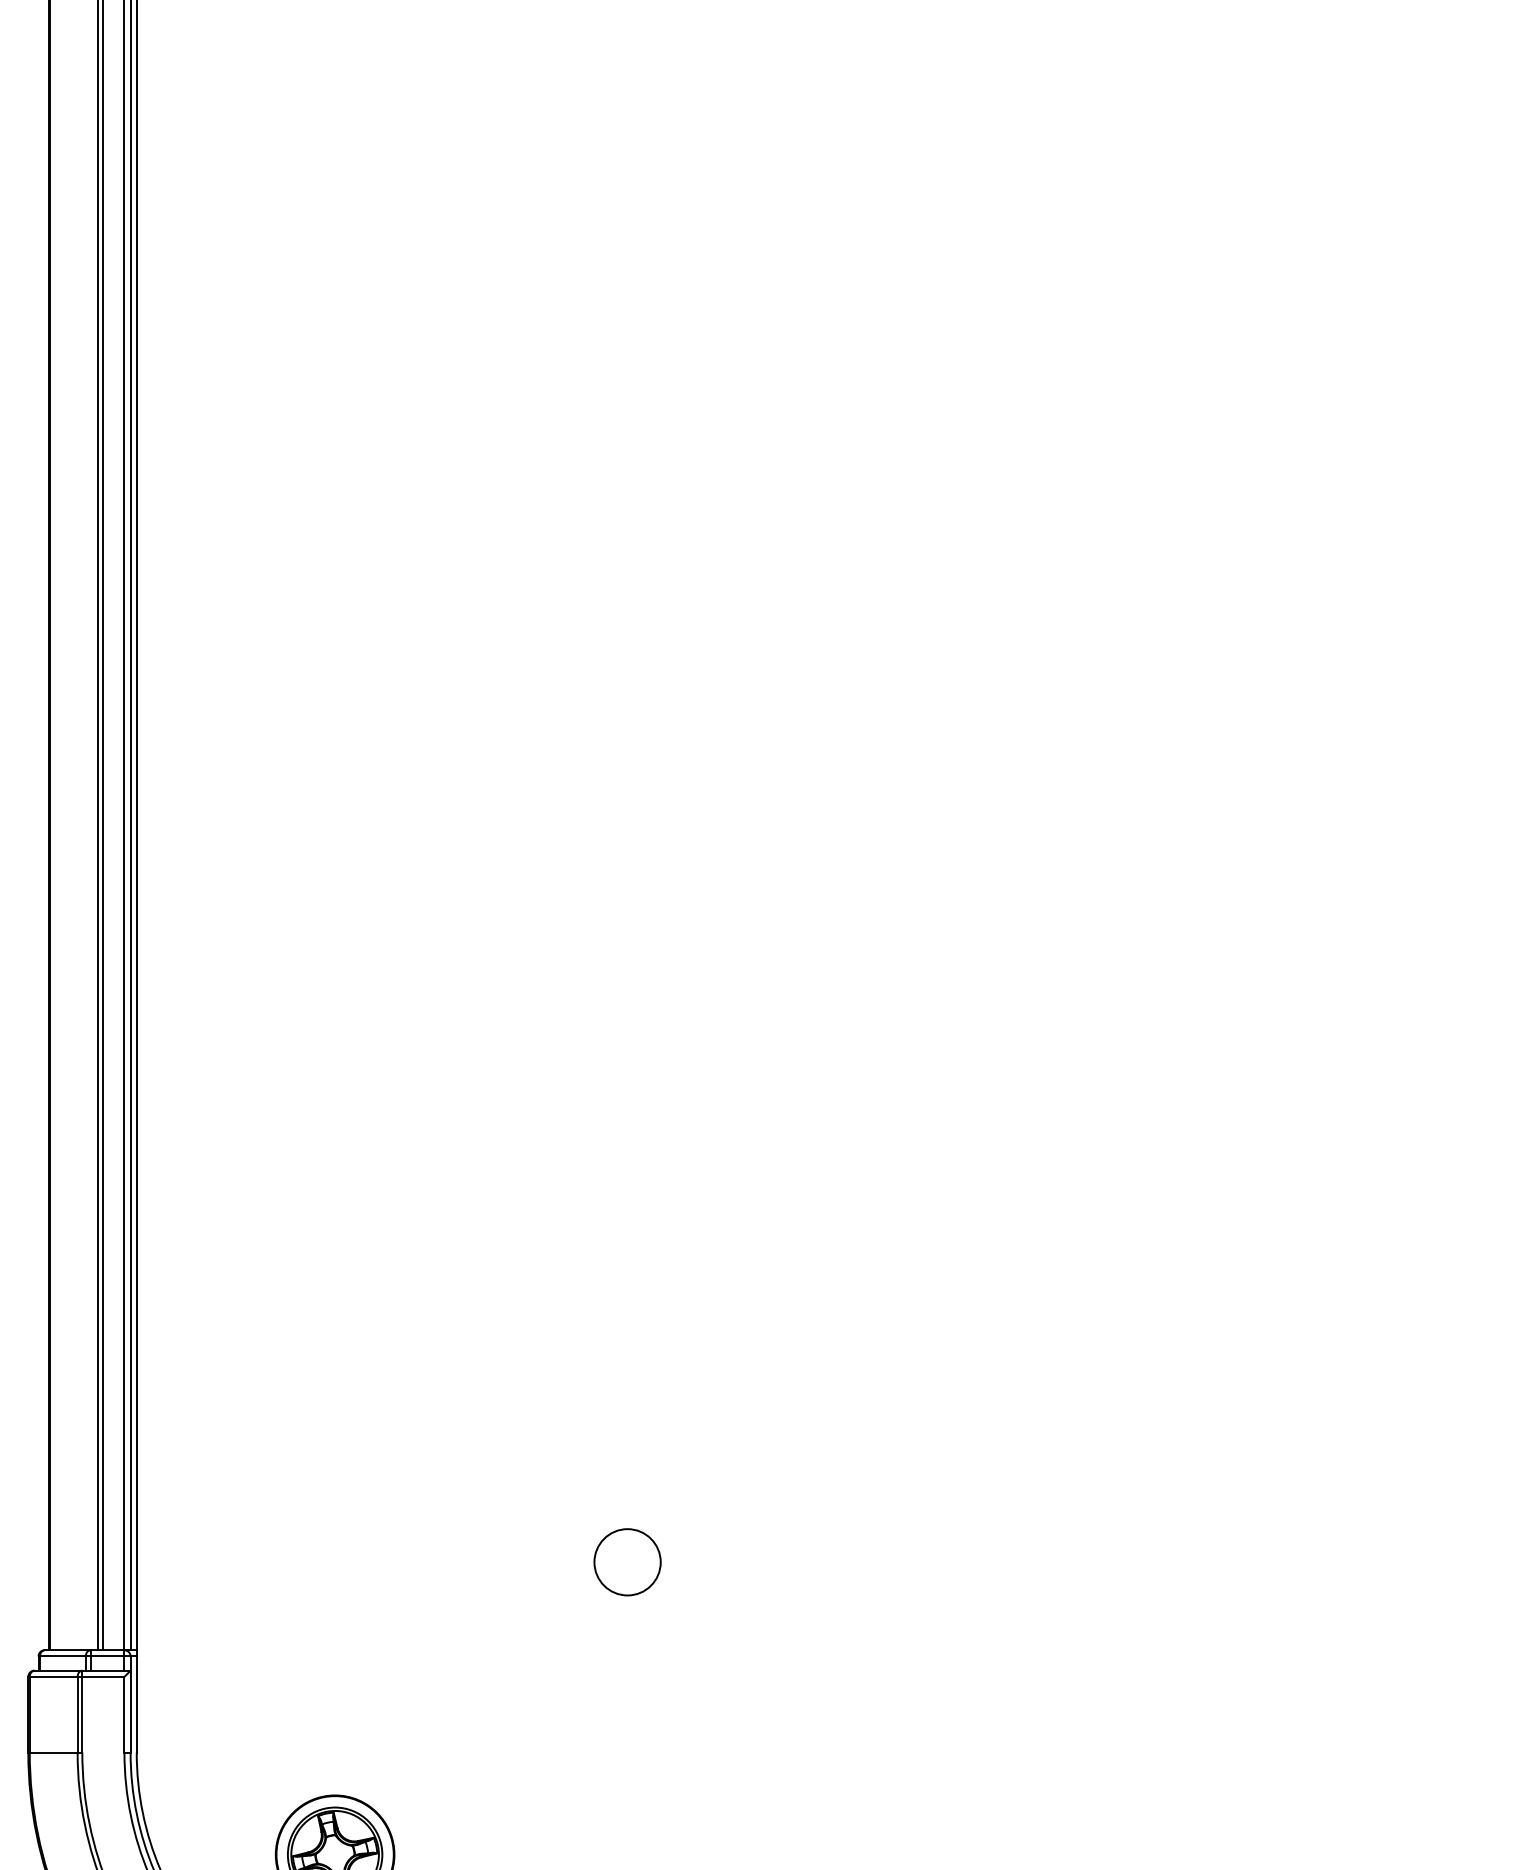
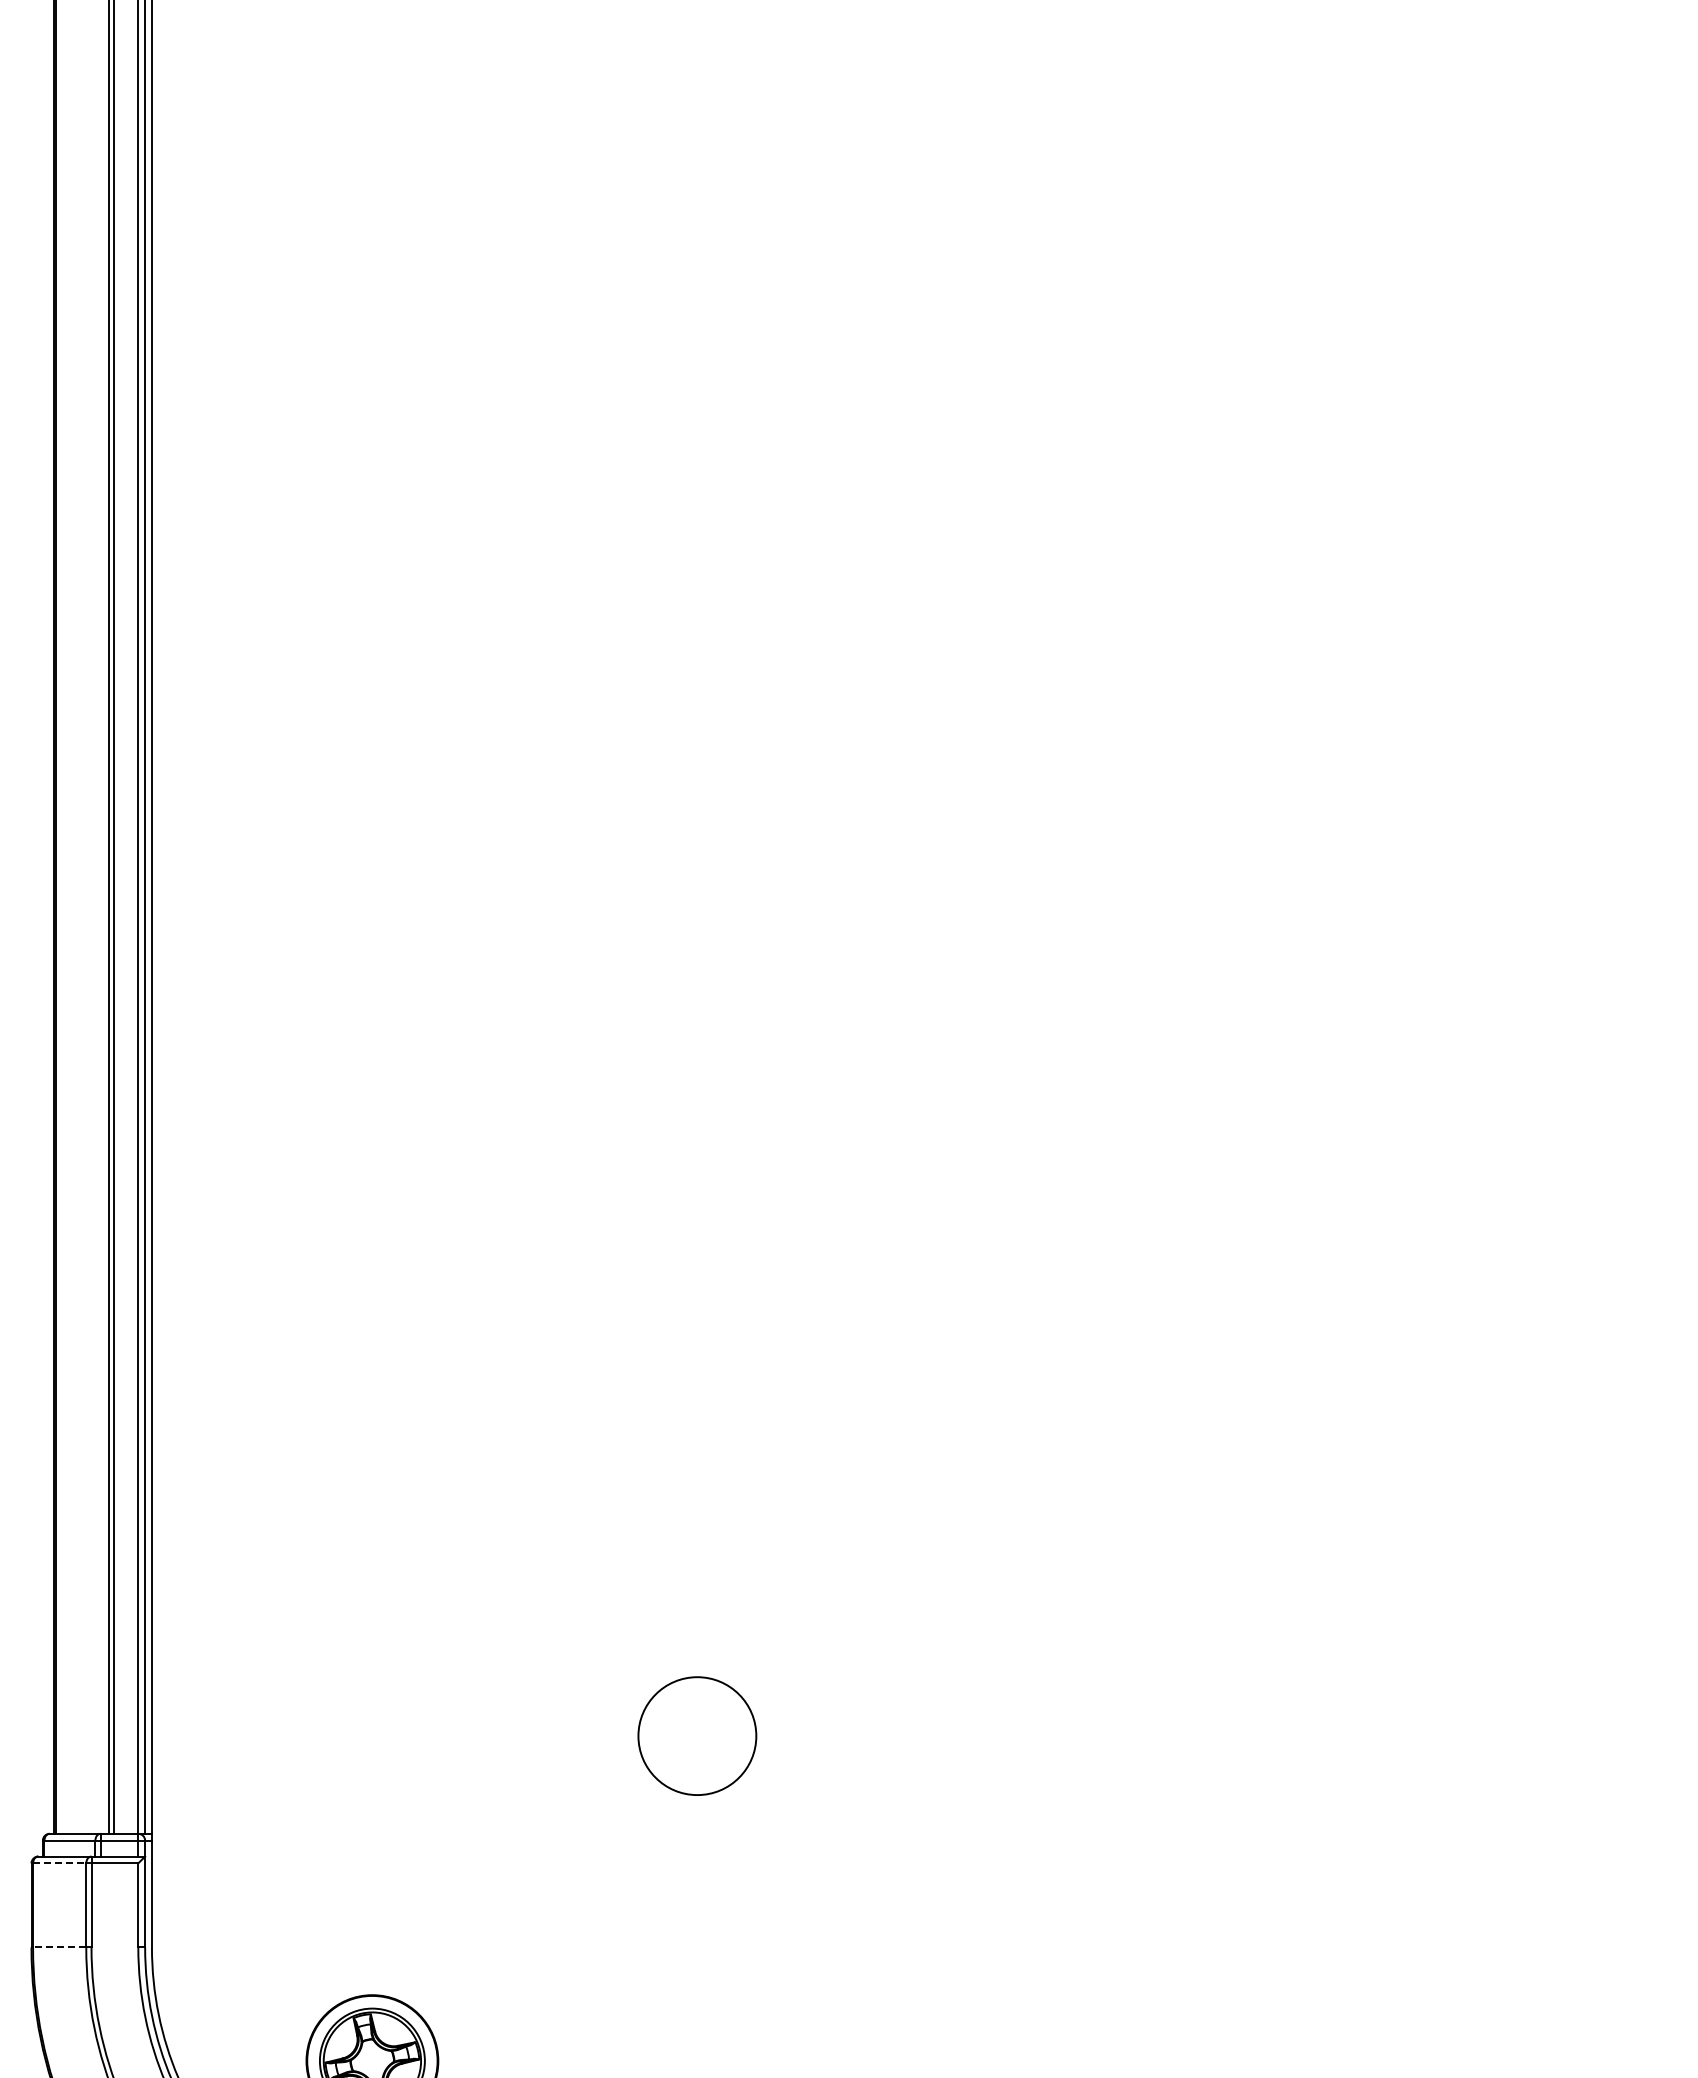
circle: (627, 1561) -> (697, 1735), size x1.6
line: (53, 1676) -> (59, 1863), solid -> dashed
line: (53, 1752) -> (59, 1947), solid -> dashed

